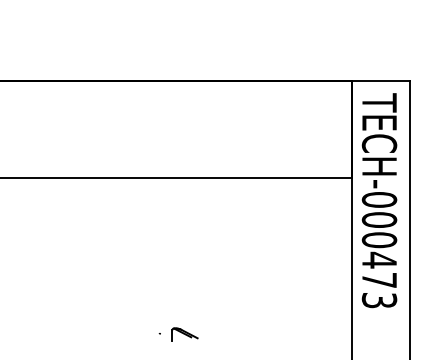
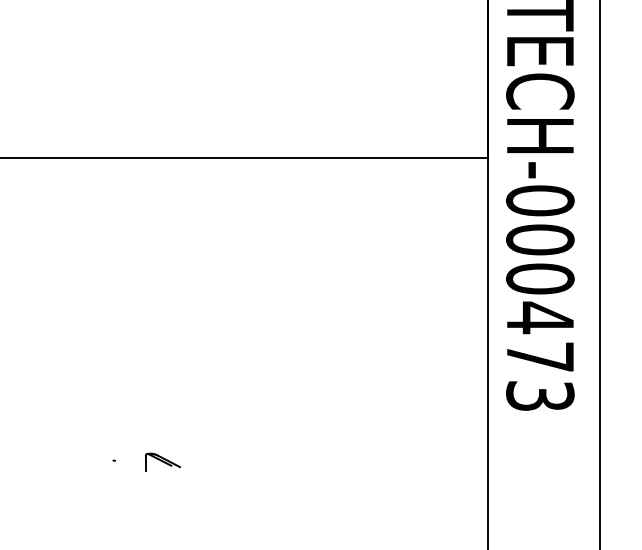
part: (184, 334) -> (161, 461), size x0.7

